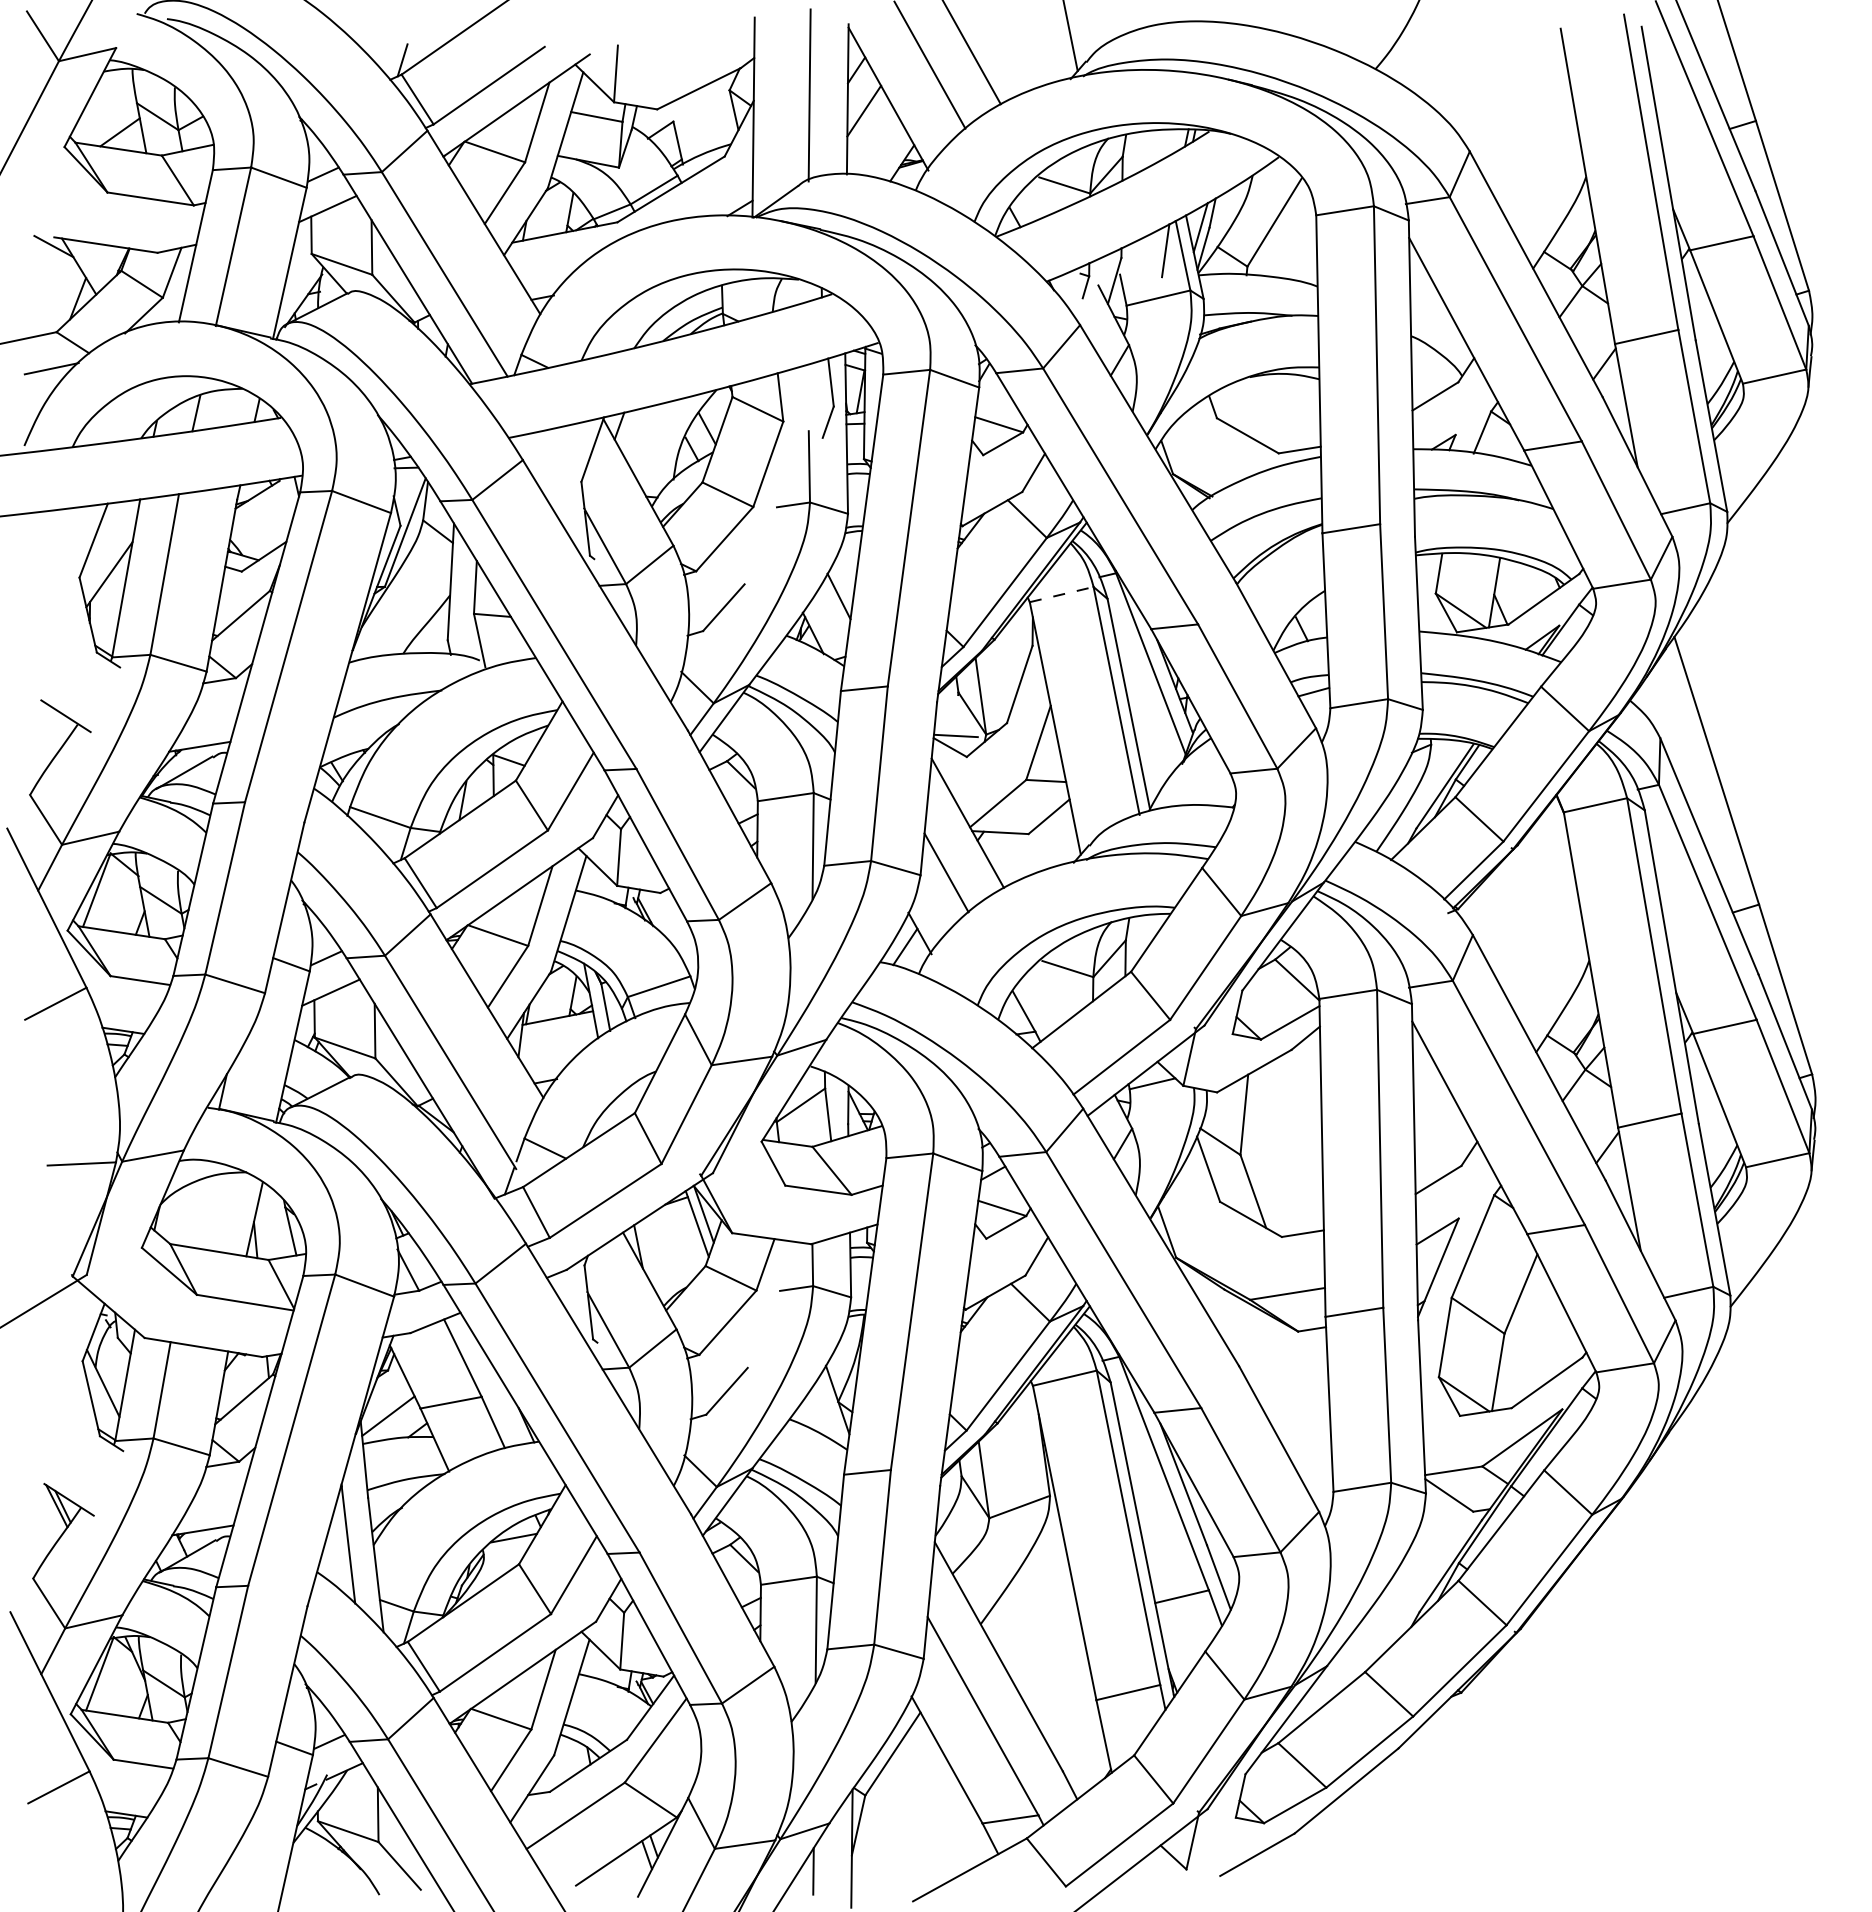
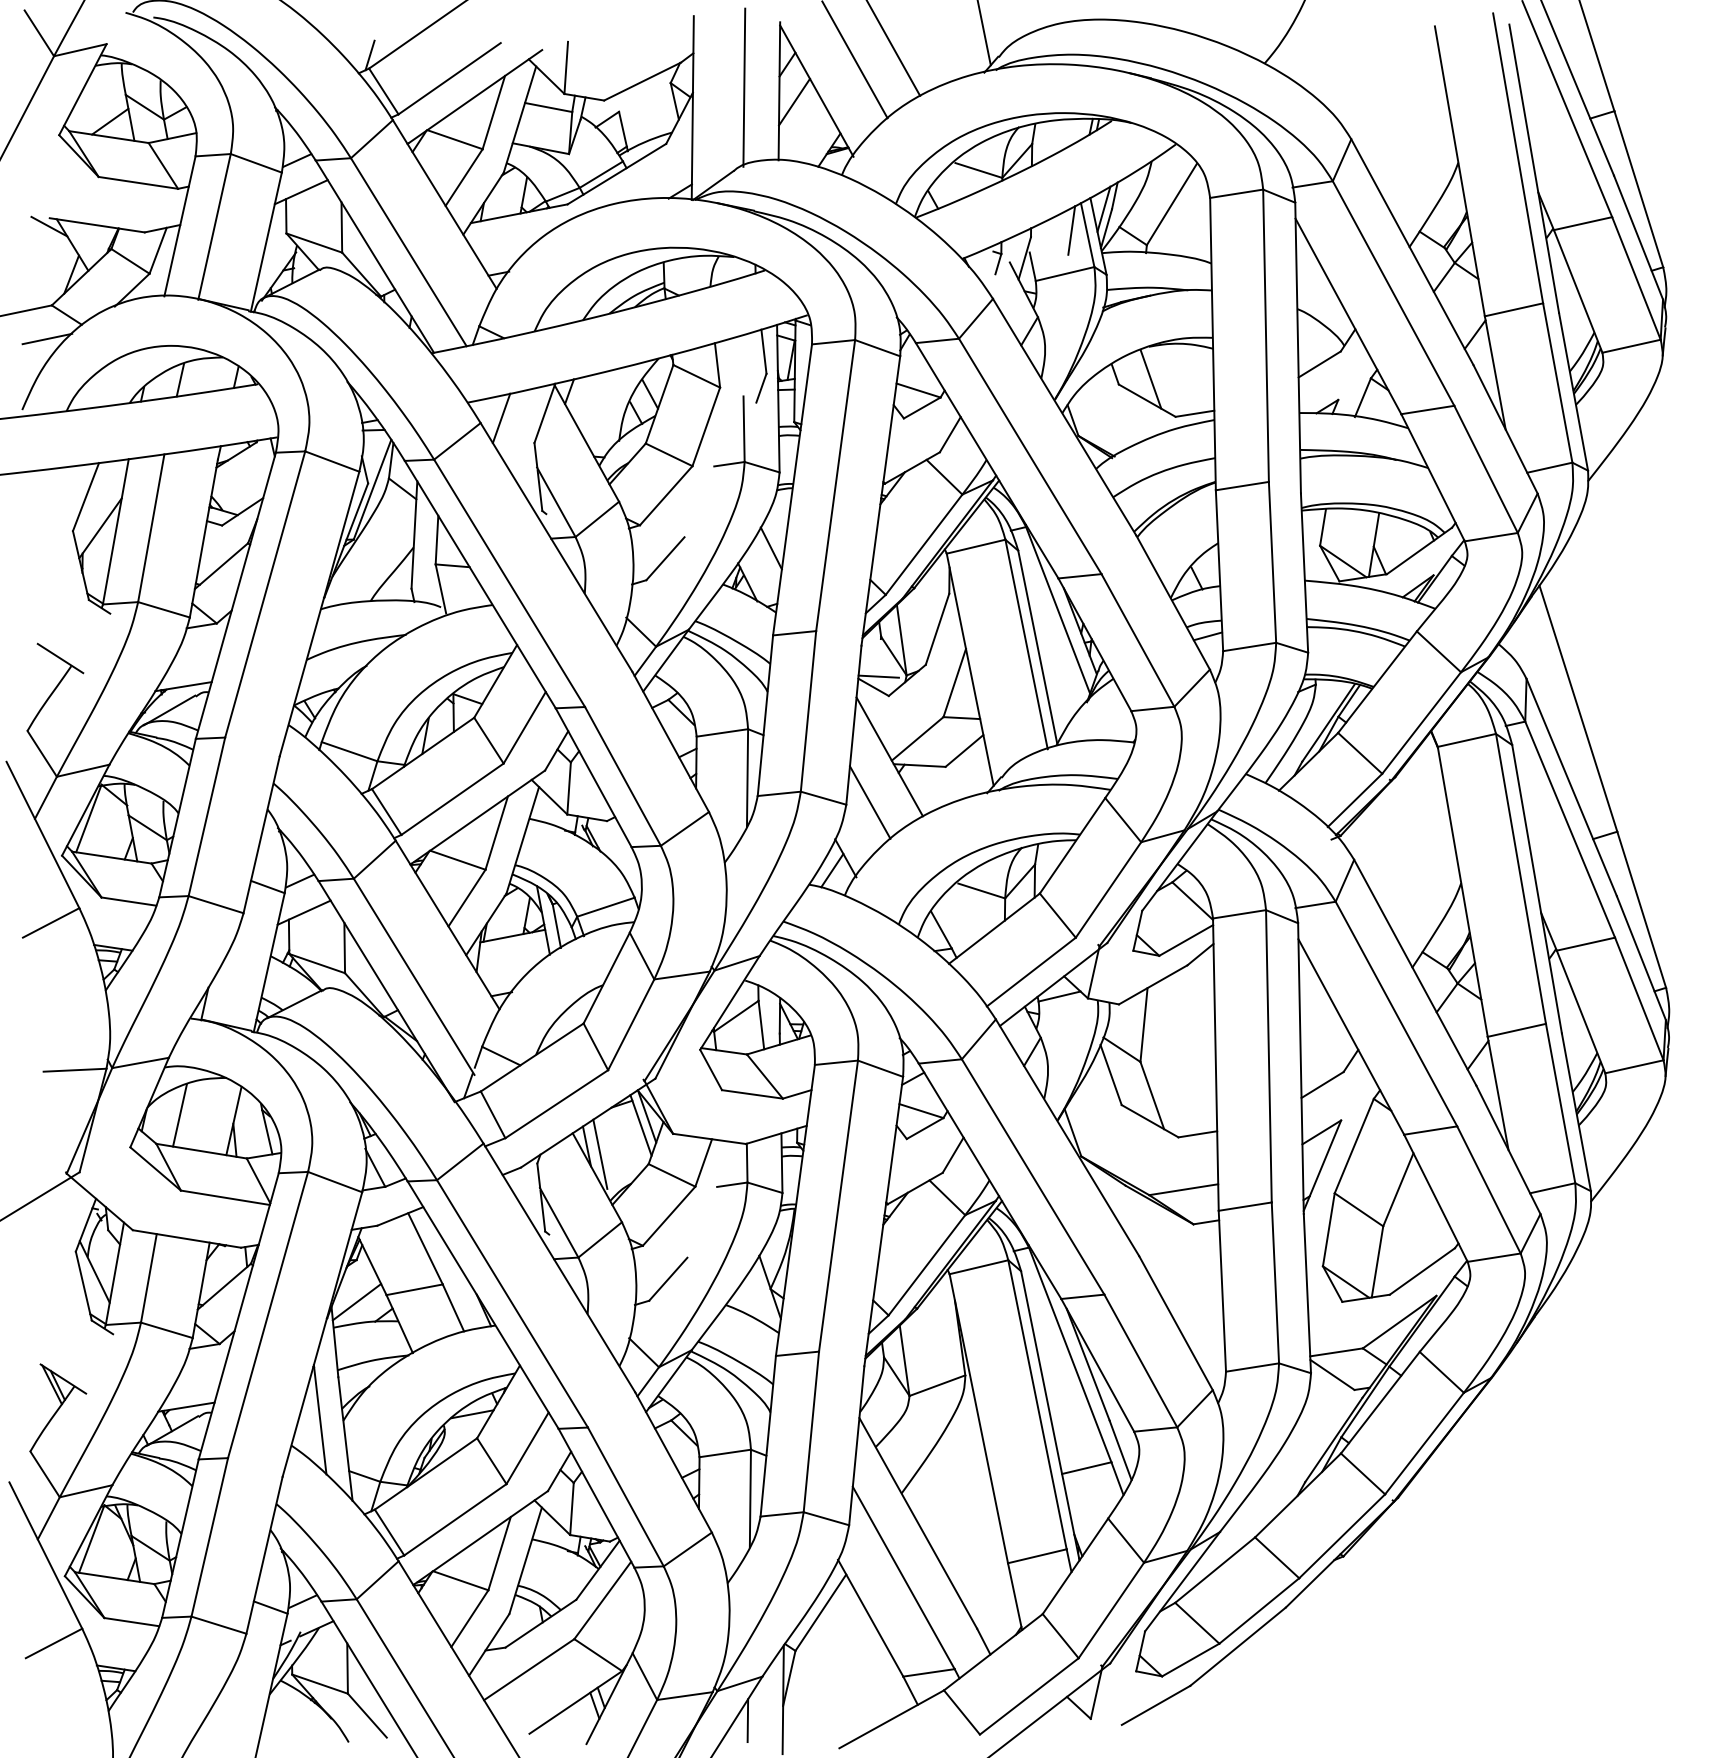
line: (1251, 412) -> (1150, 379), added
line: (545, 454) -> (501, 417), added
line: (1061, 594) -> (975, 546), dashed -> solid
line: (195, 1213) -> (179, 1115), added
line: (652, 1255) -> (599, 1154), added

